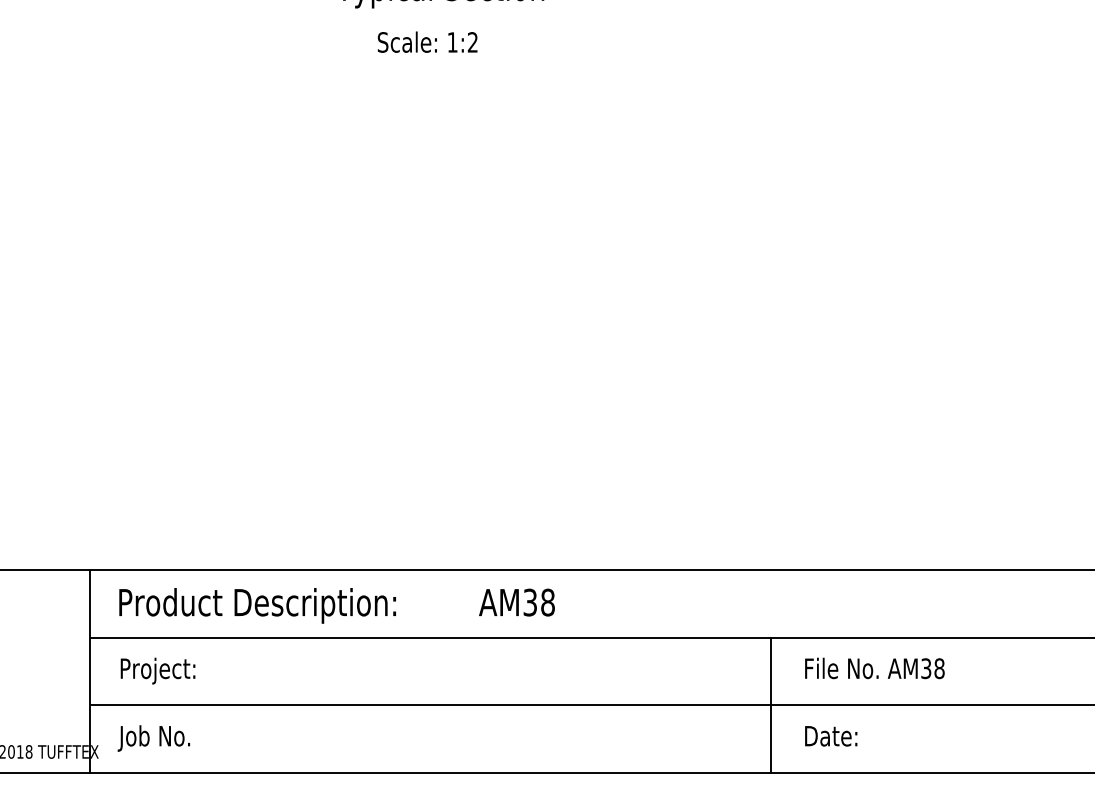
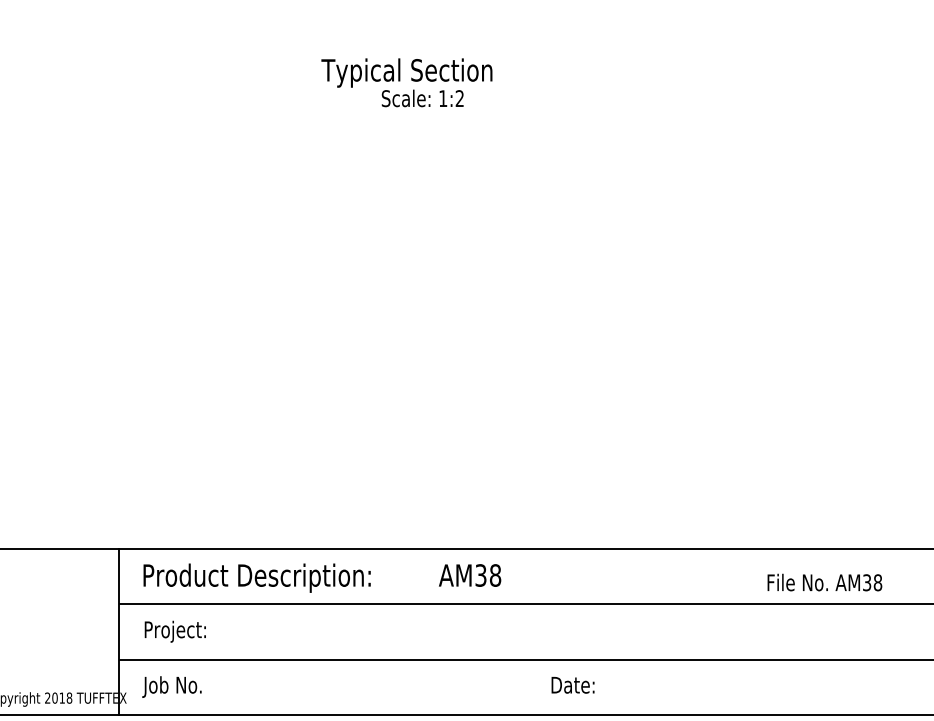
text: (427, 42) -> (422, 98), moved
text: (874, 668) -> (824, 582), moved
line: (770, 704) -> (678, 659), removed
text: (830, 736) -> (572, 685), moved

